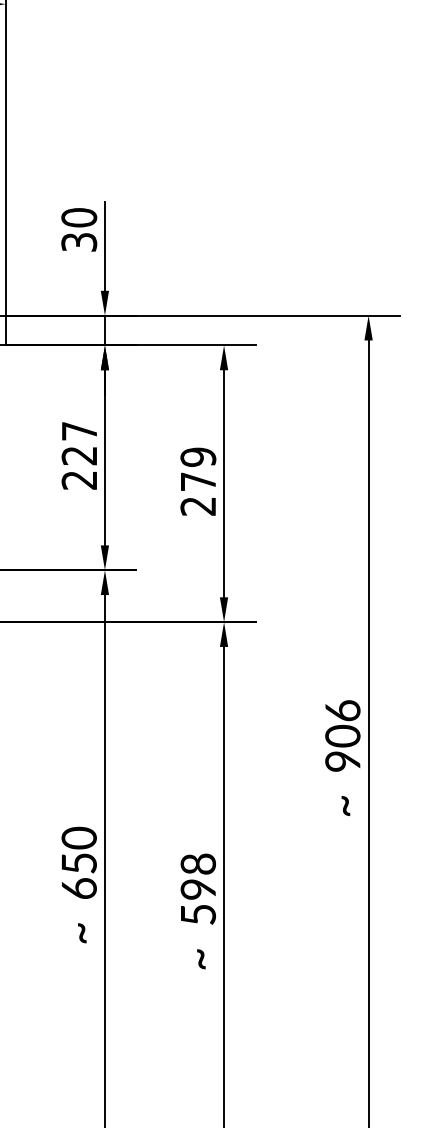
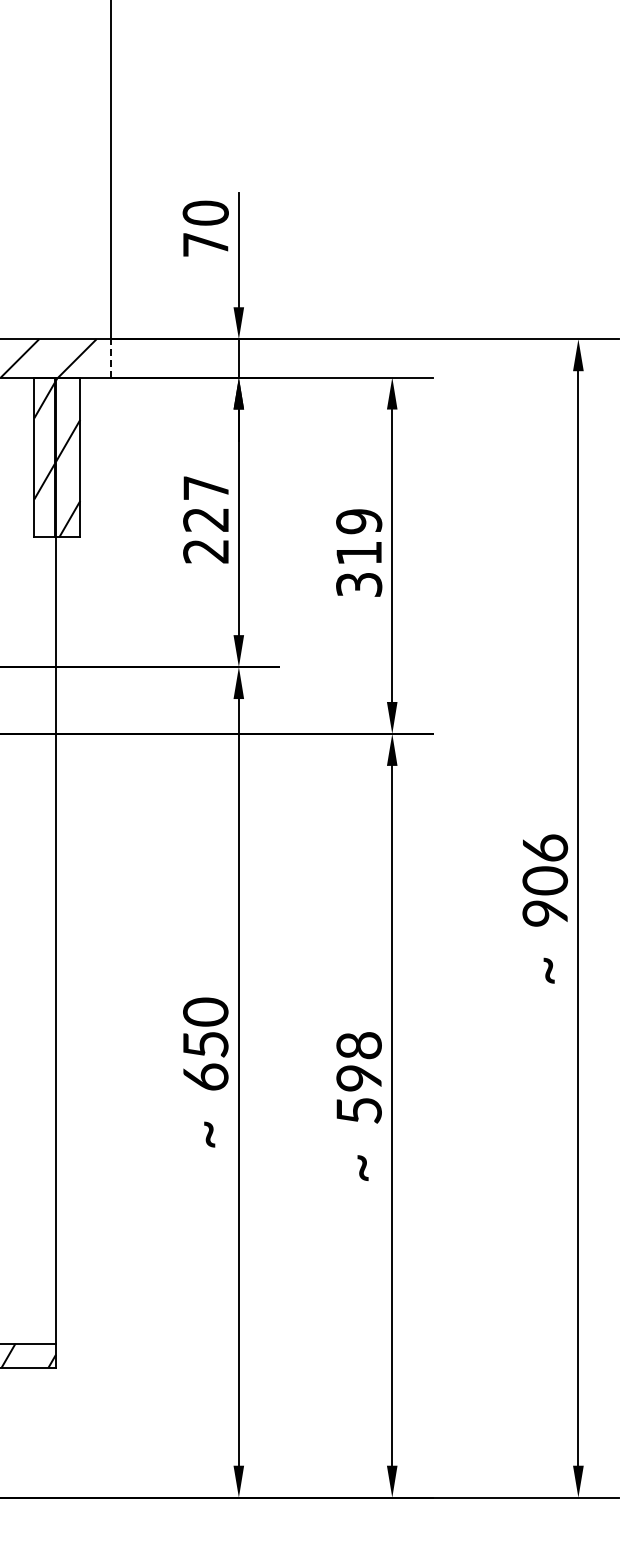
text: (79, 242) -> (205, 244), 30 -> 70
line: (6, 329) -> (111, 357), solid -> dashed
text: (198, 493) -> (359, 568), 279 -> 319

